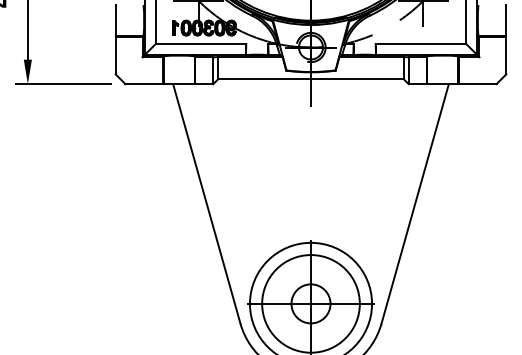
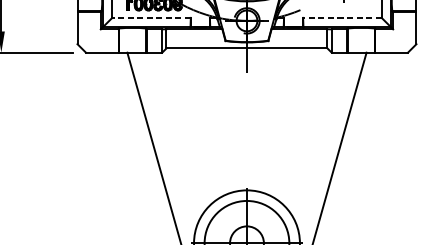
line: (200, 44) -> (151, 18), solid -> dashed
line: (420, 44) -> (341, 18), solid -> dashed

